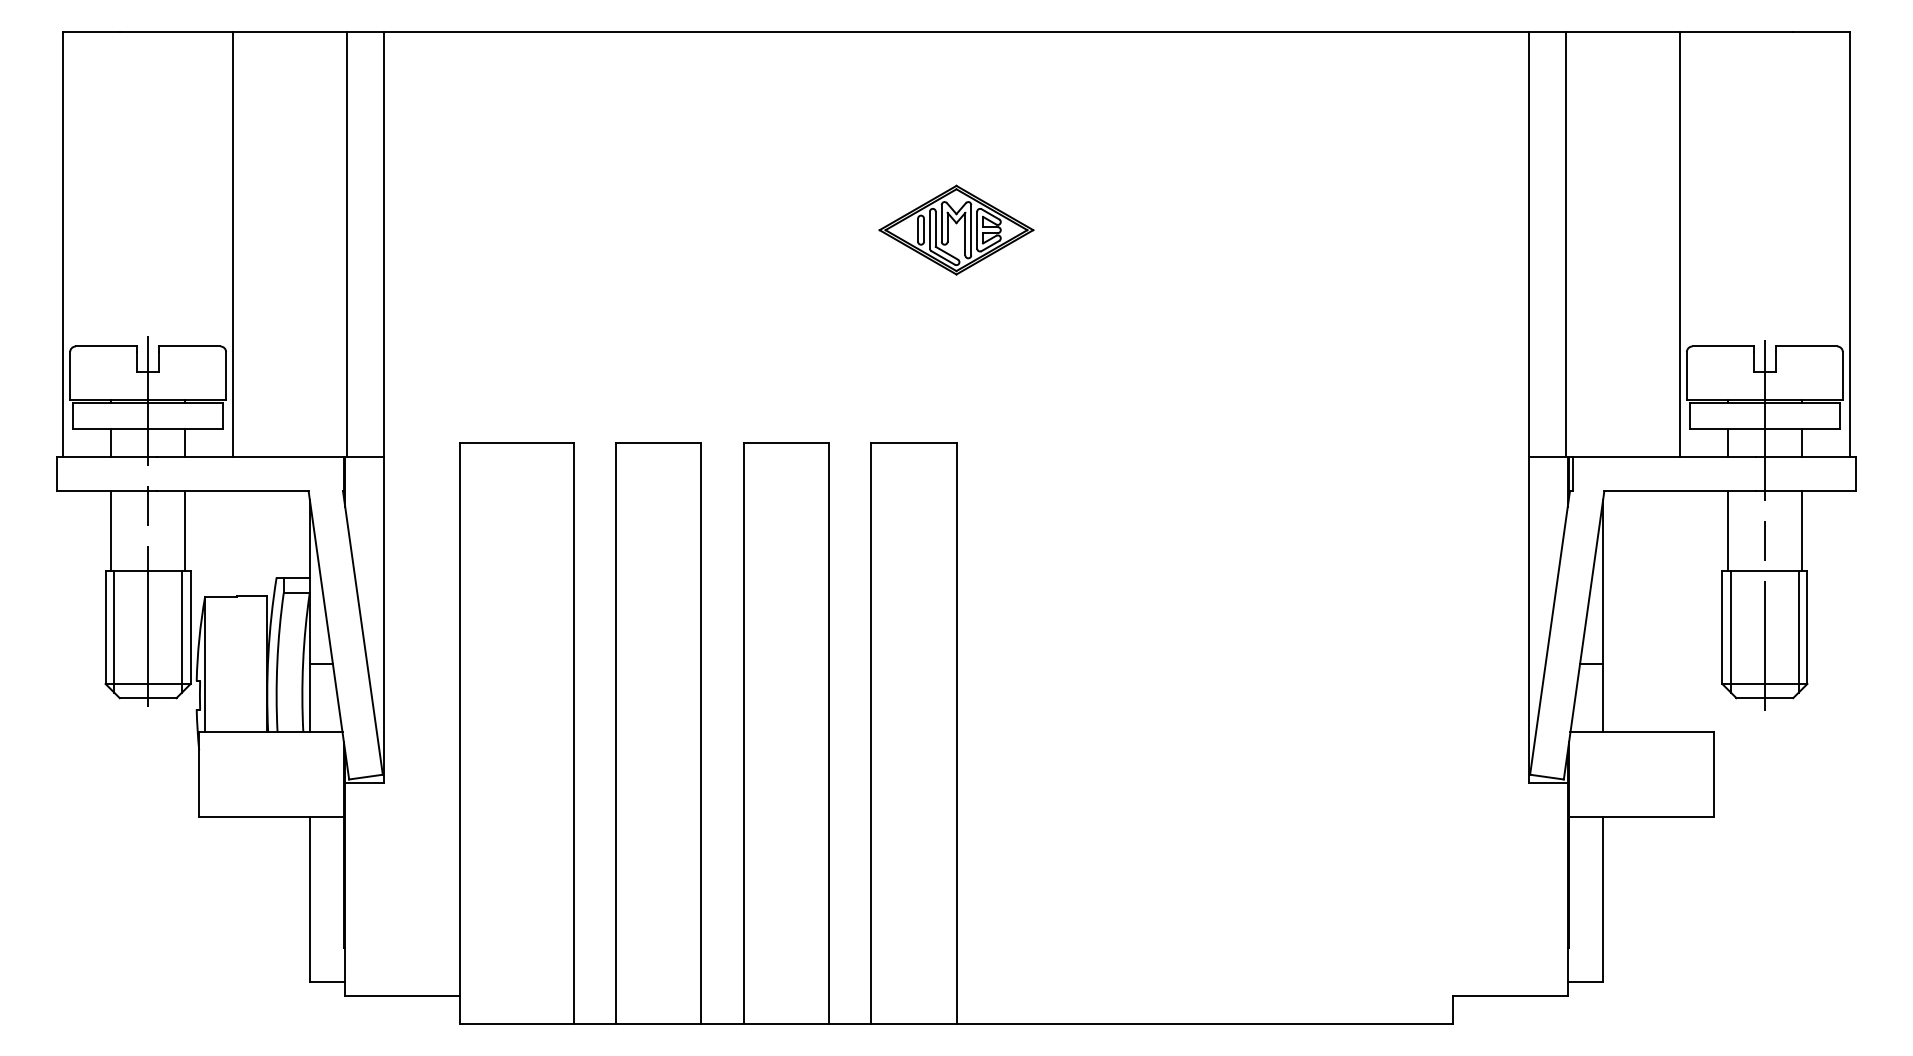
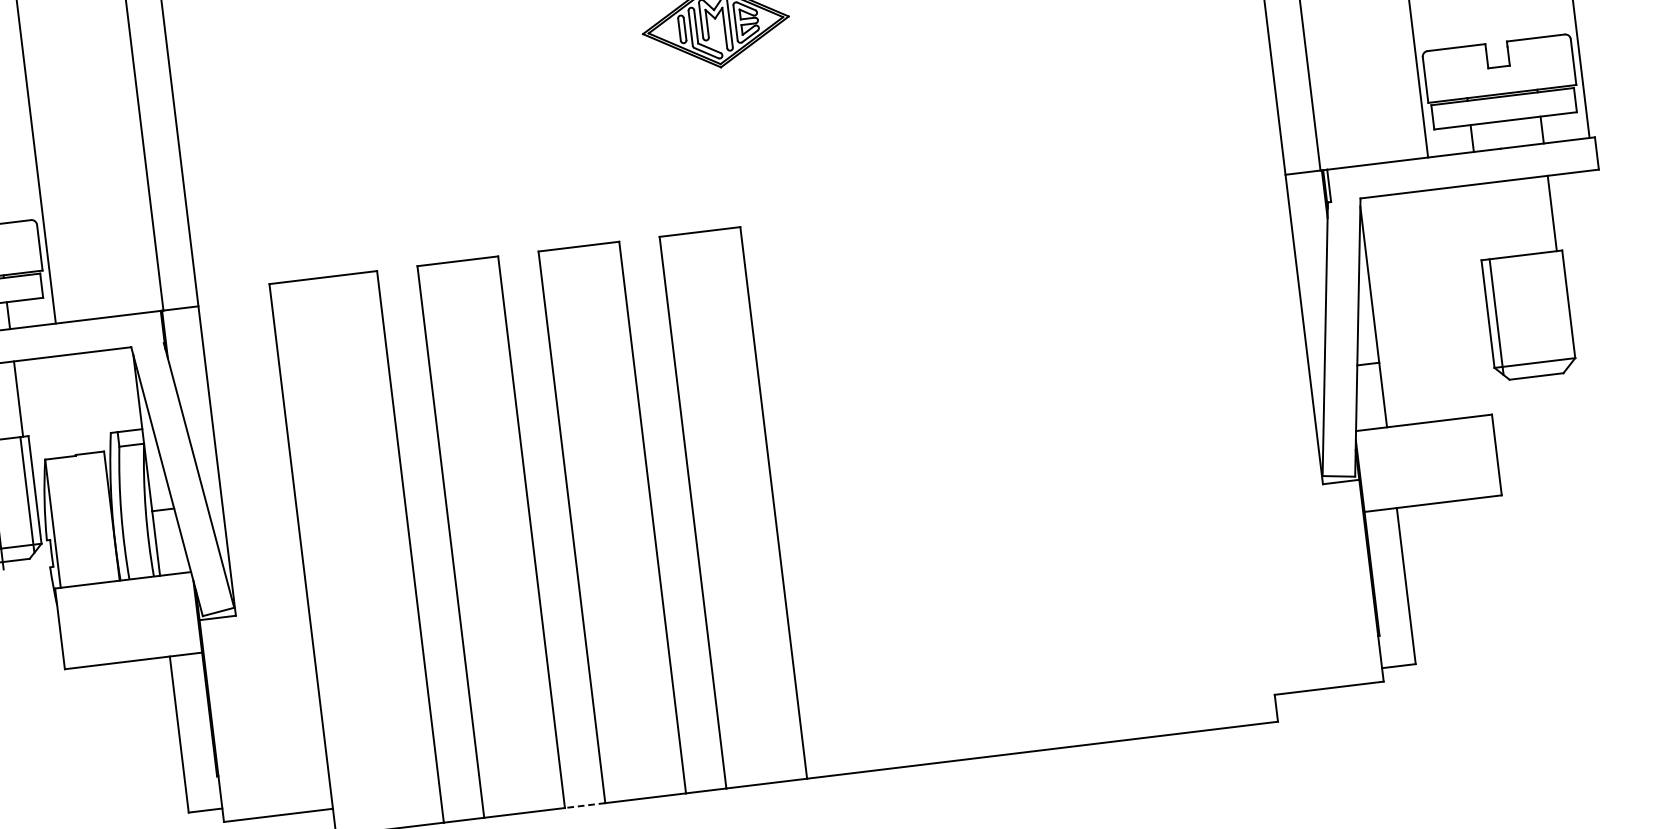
line: (1764, 525) -> (1516, 212), removed
line: (1727, 530) -> (1481, 221), removed
line: (1798, 631) -> (1560, 309), removed
line: (722, 1024) -> (585, 805), solid -> dashed

